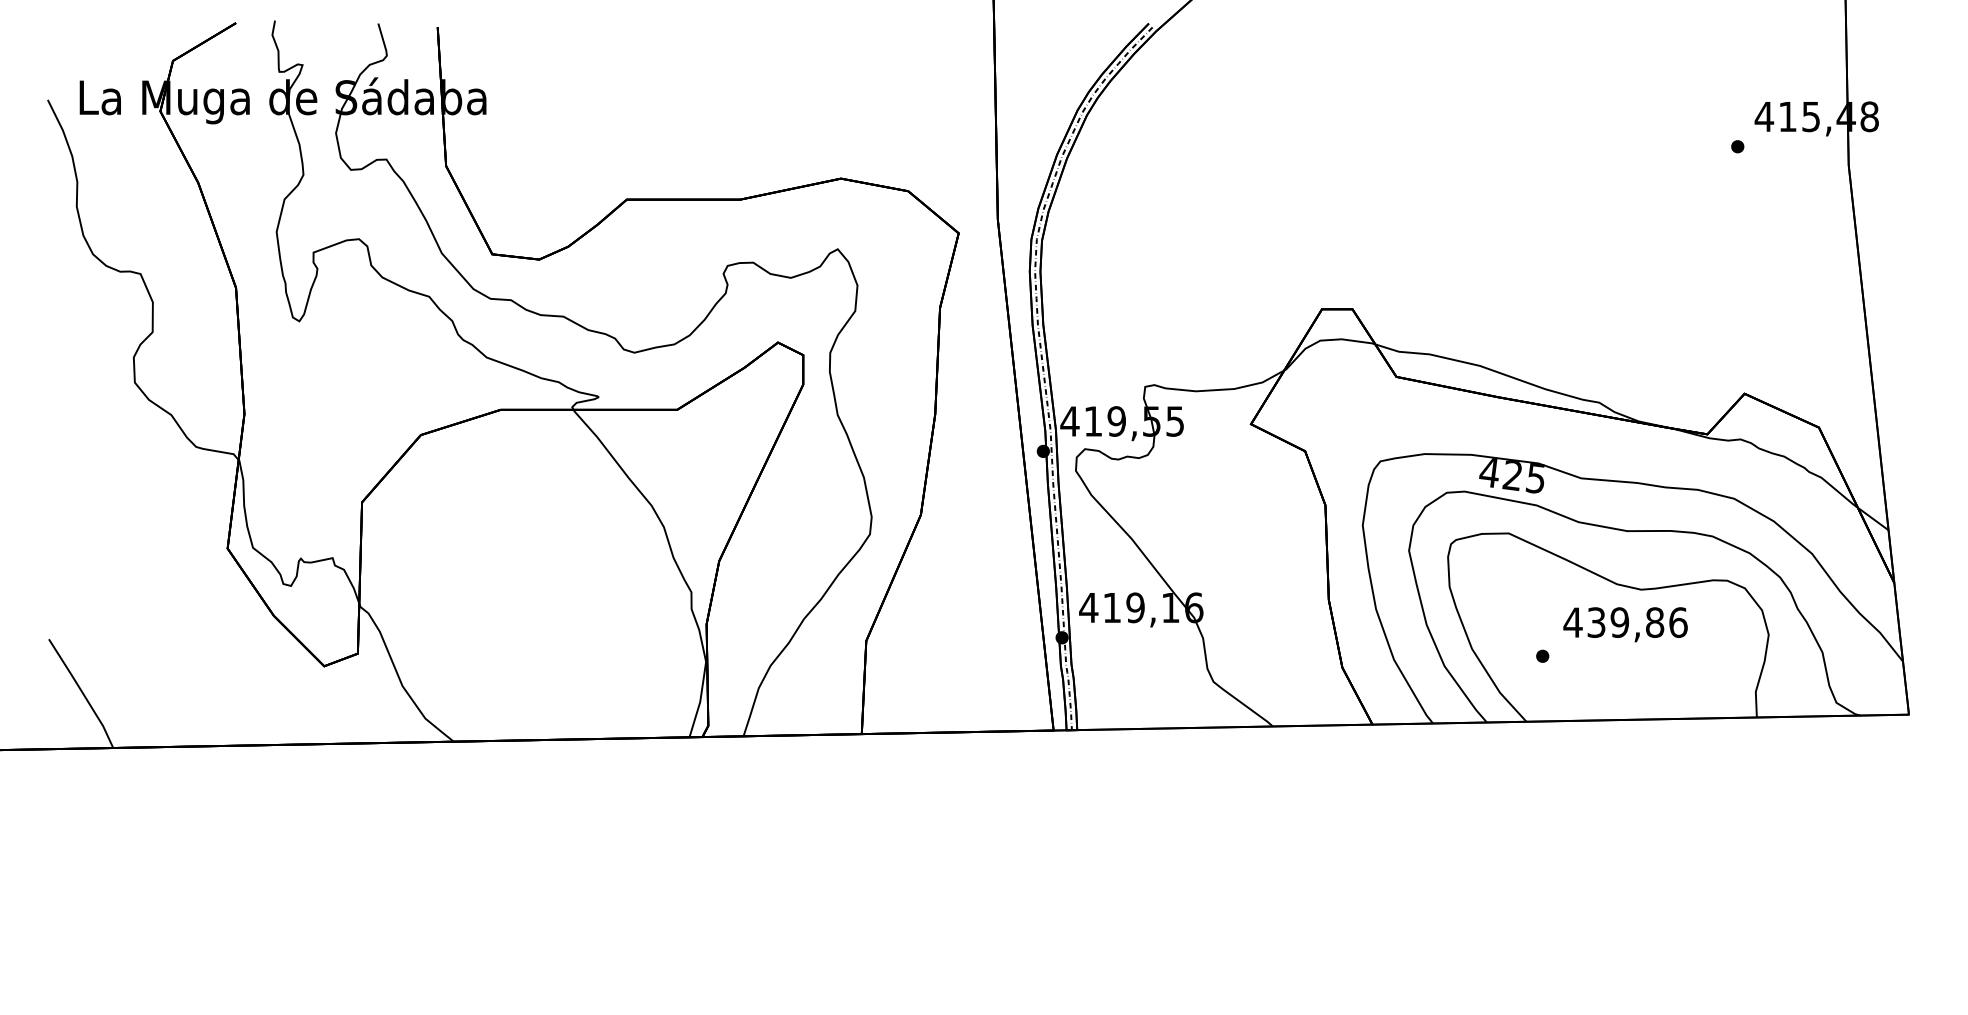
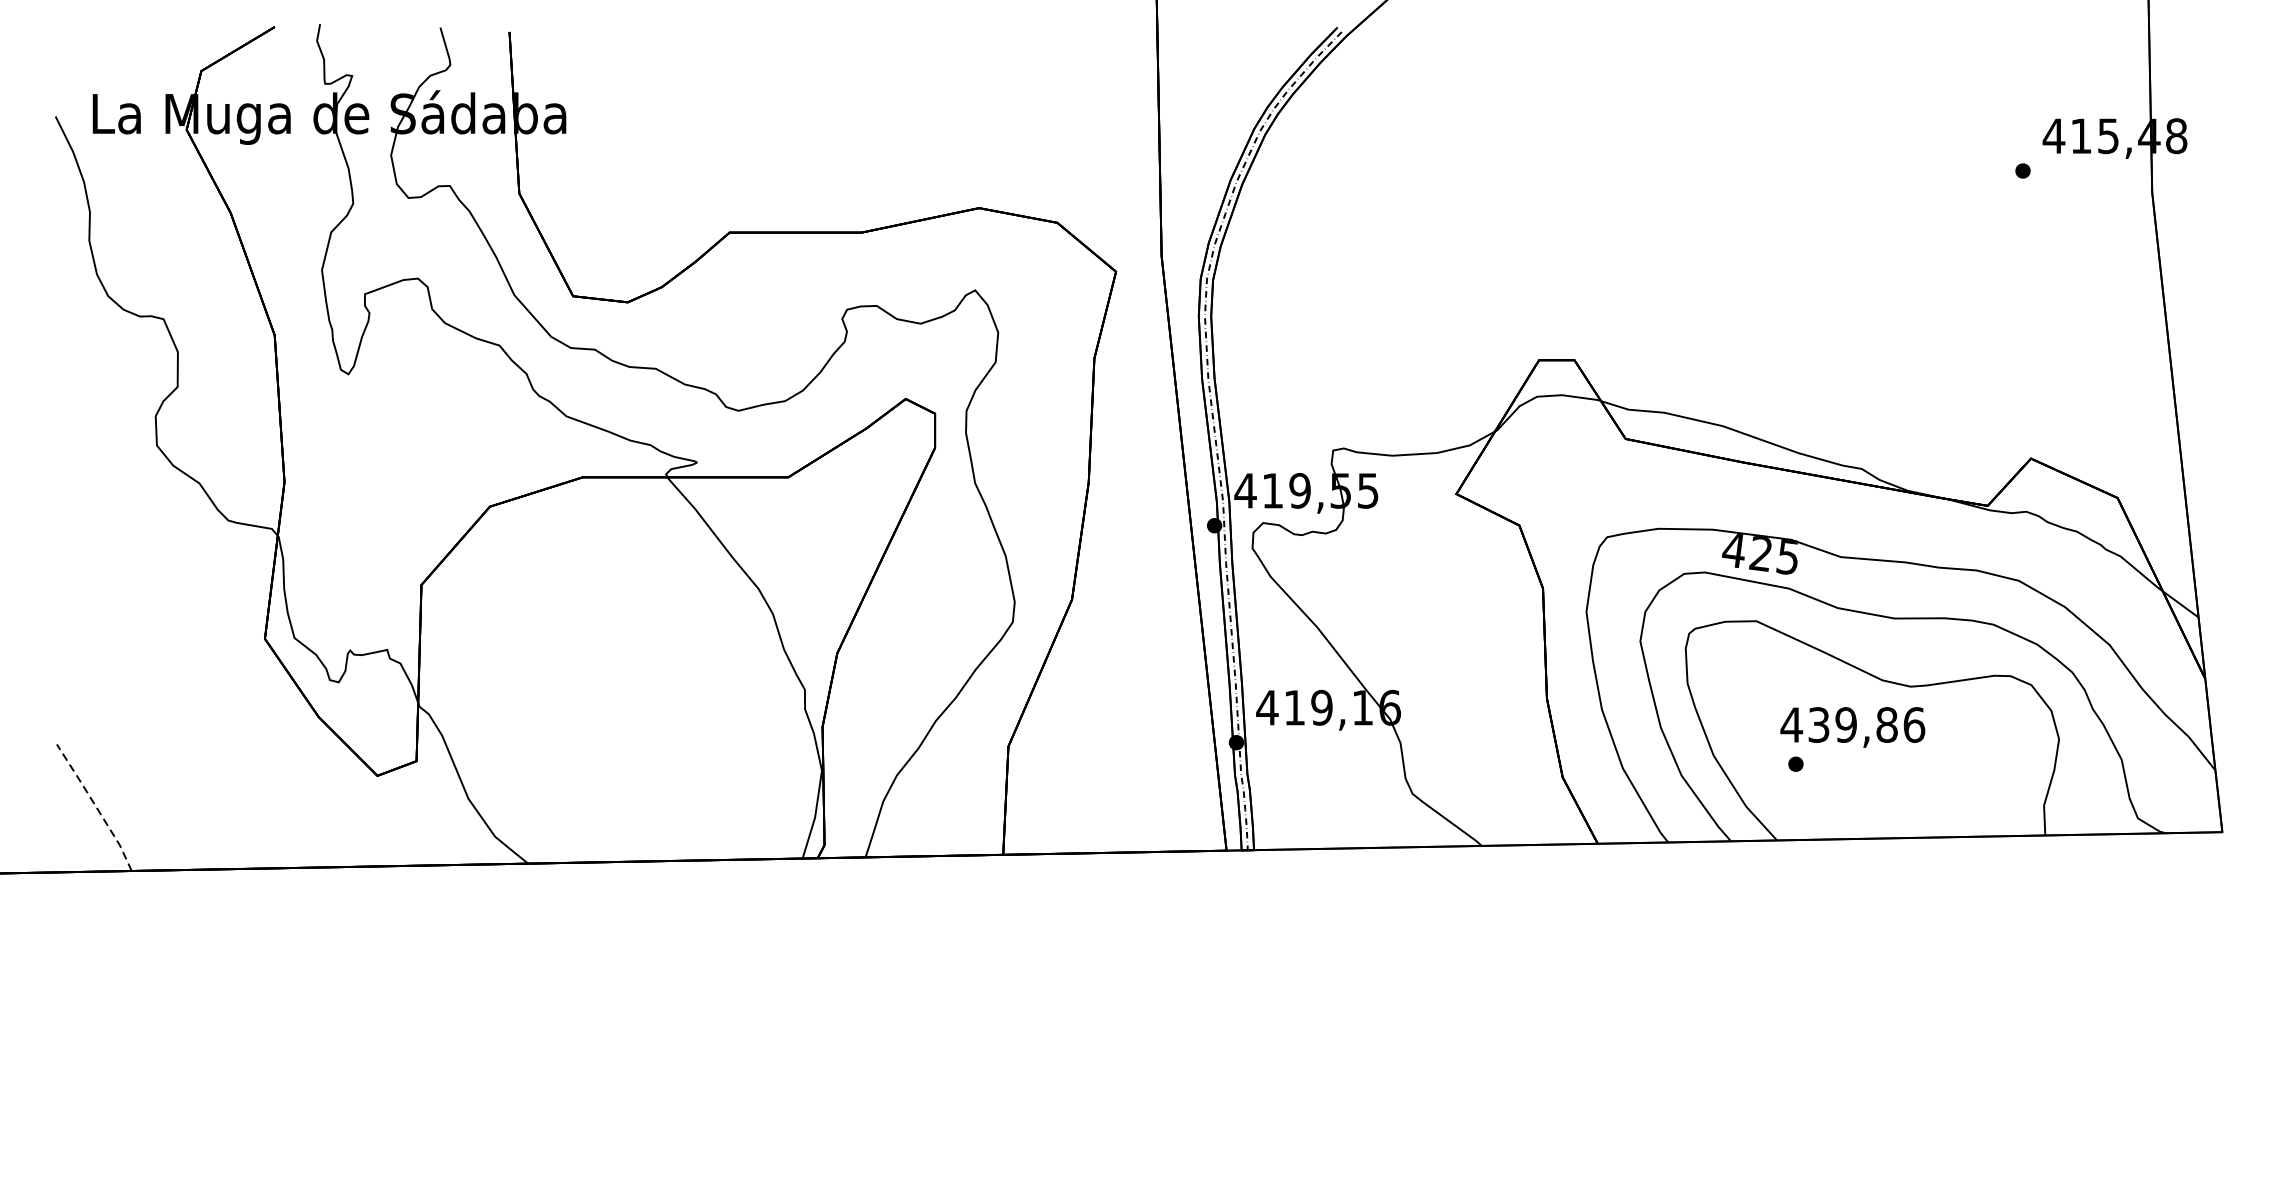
text: (1625, 624) -> (1852, 727), moved
line: (82, 693) -> (95, 807), solid -> dashed

